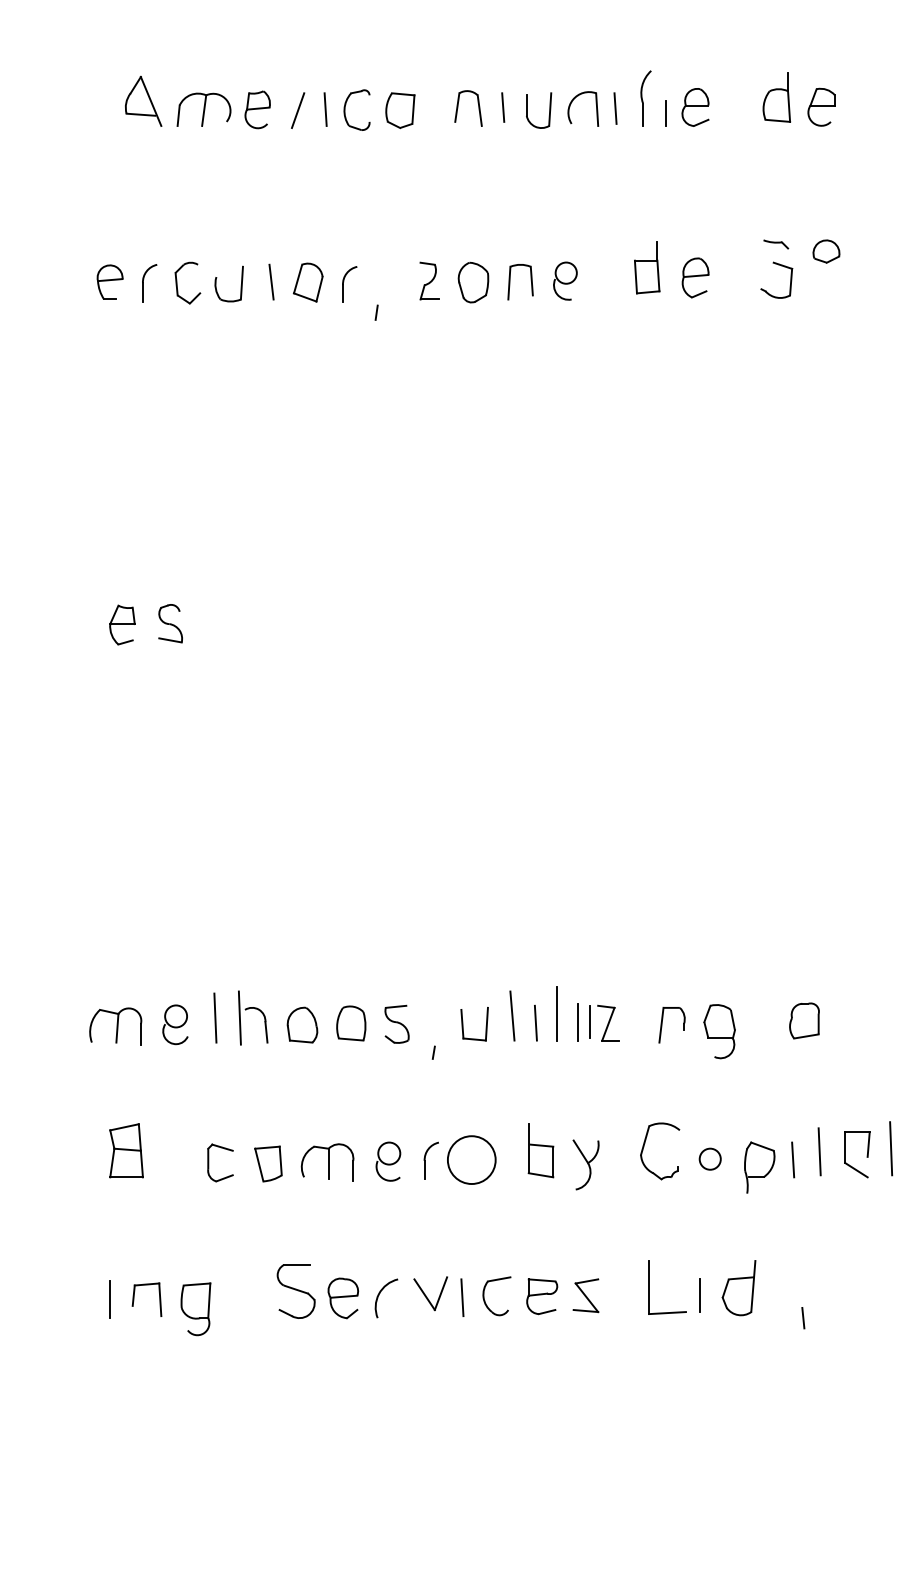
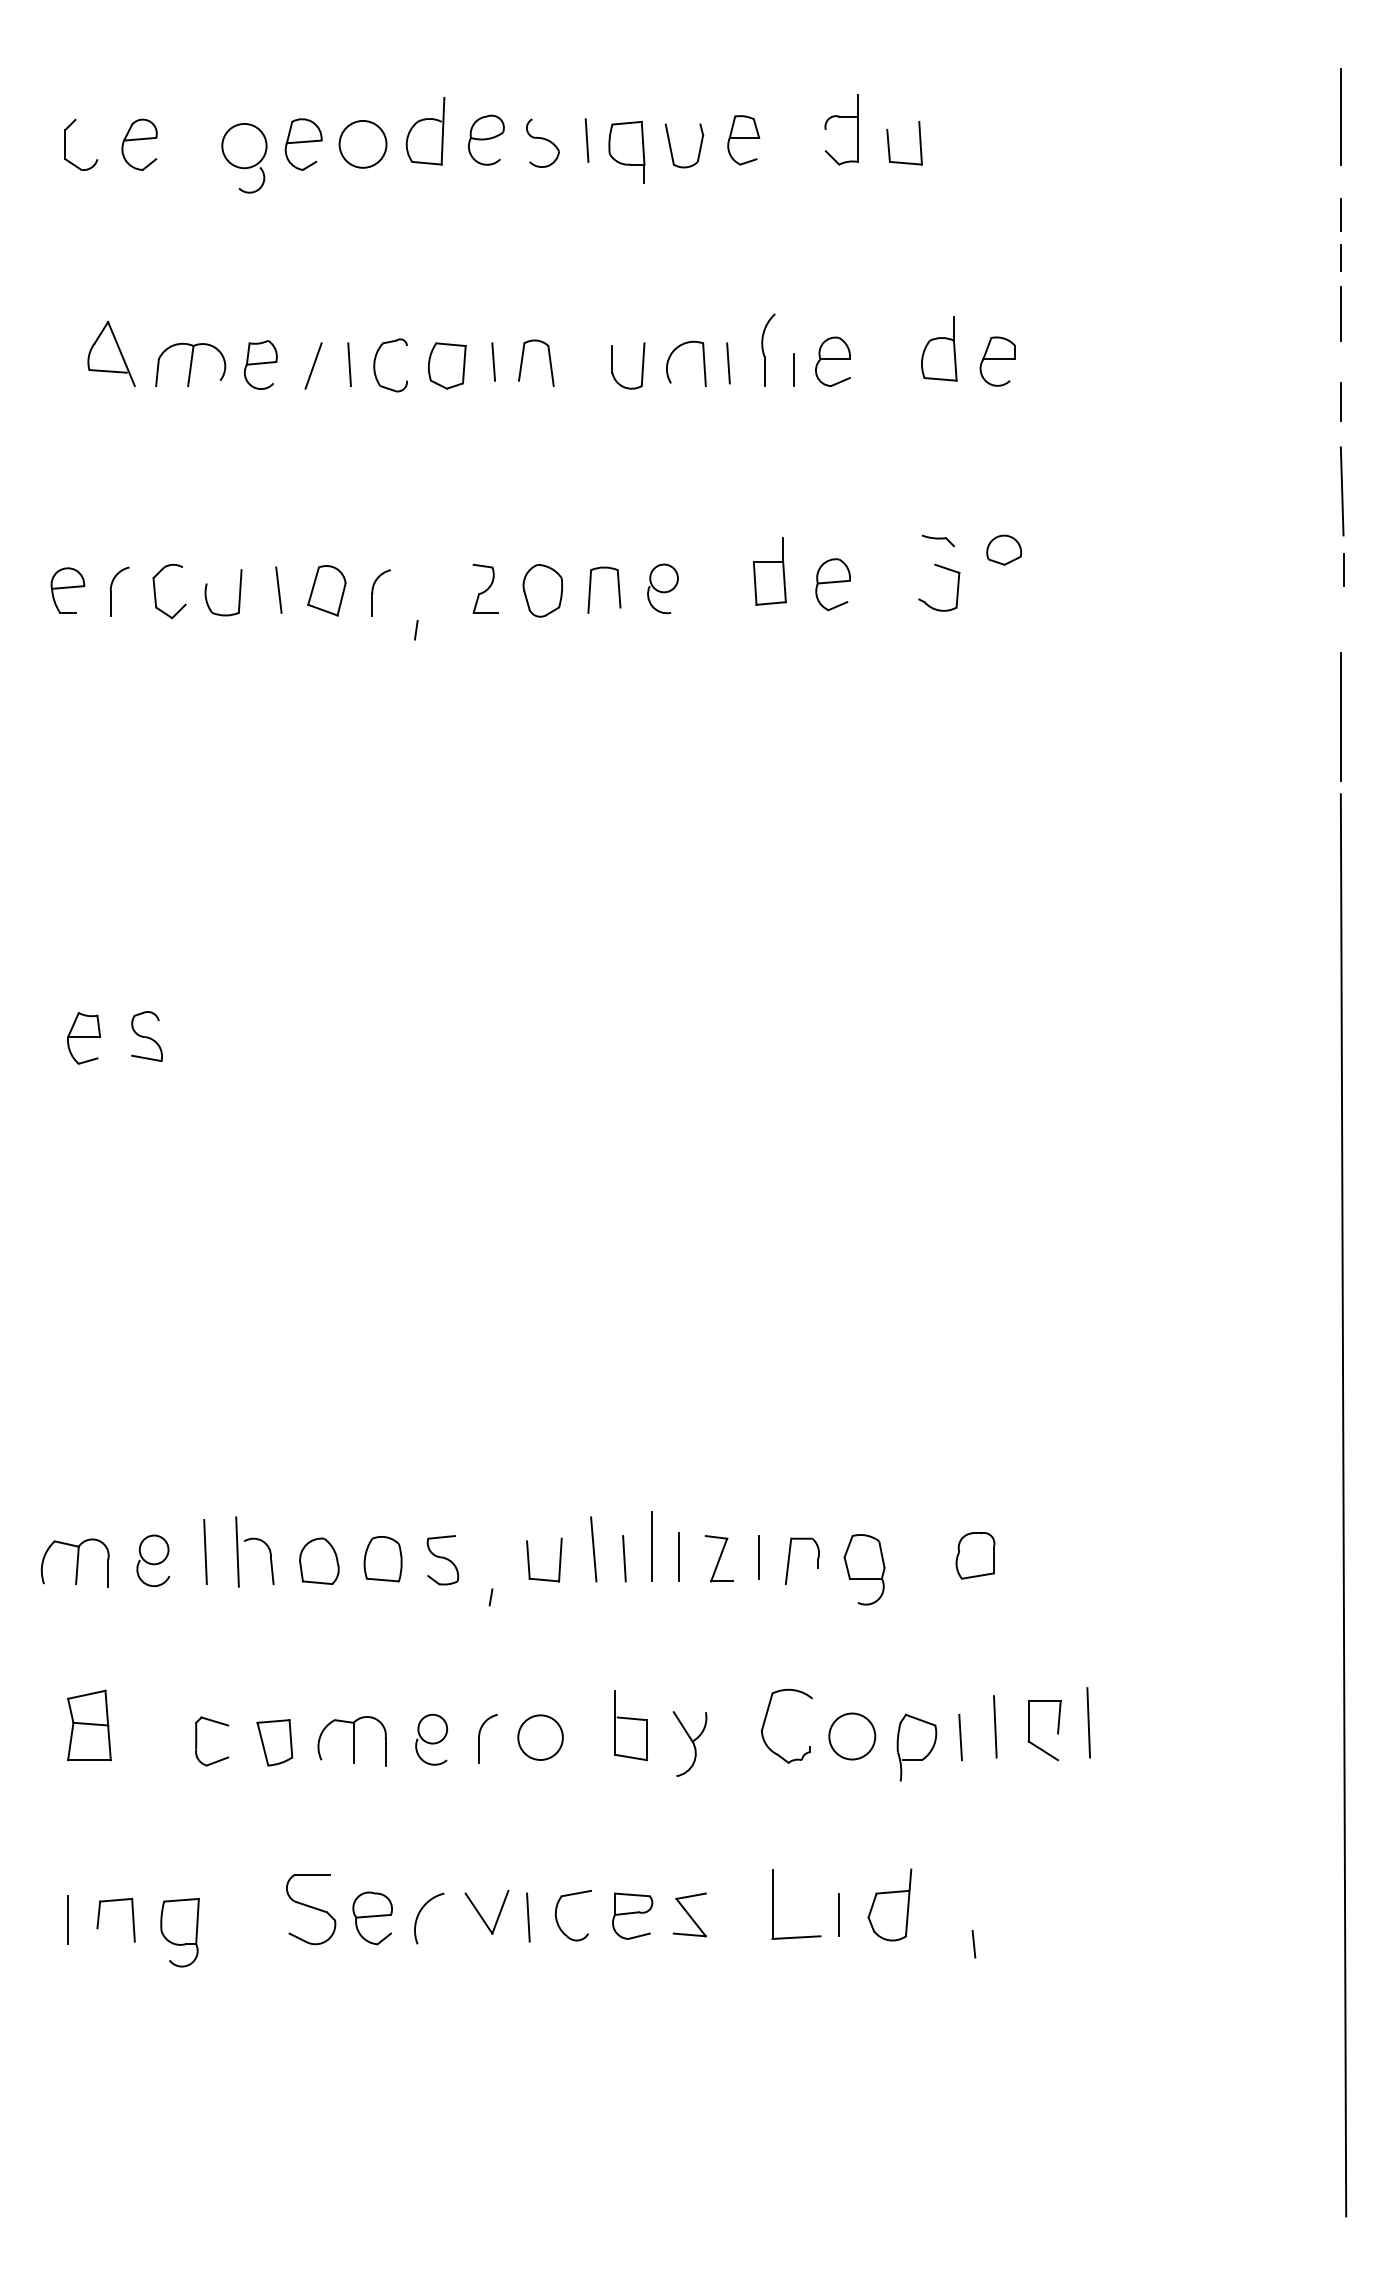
line: (503, 107) -> (493, 361), moved
line: (589, 1022) -> (758, 1557), moved
circle: (471, 1159) -> (540, 1737), size x0.71
circle: (710, 1159) -> (852, 1736), size x1.67

